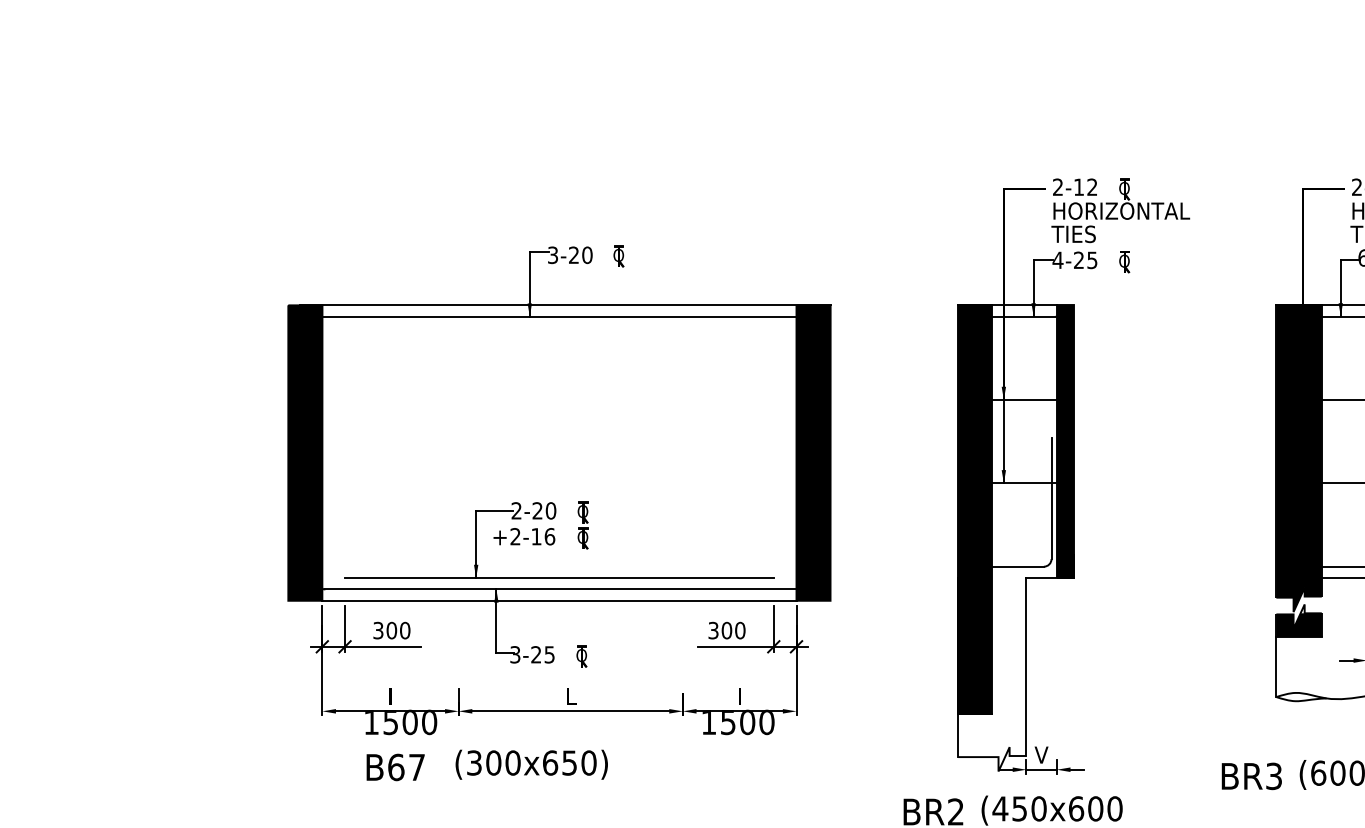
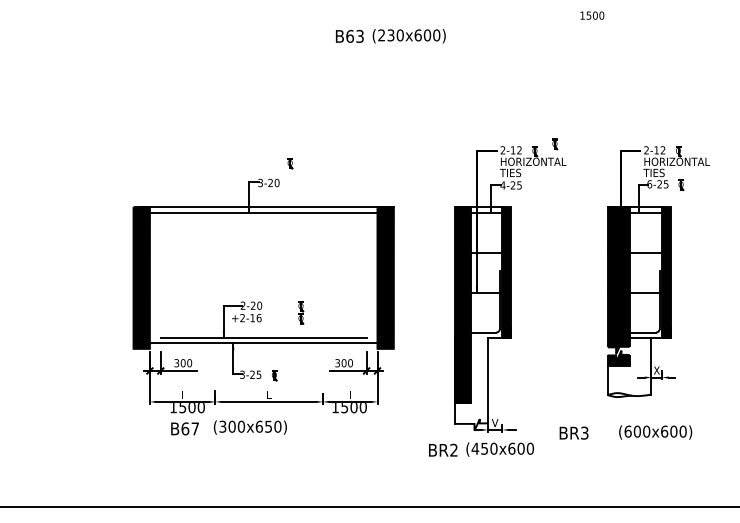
part: (619, 256) -> (290, 163), moved
part: (1125, 262) -> (555, 144), moved
part: (584, 524) -> (301, 312), moved
line: (559, 599) -> (263, 348), removed
text: (1250, 774) -> (573, 432), moved

